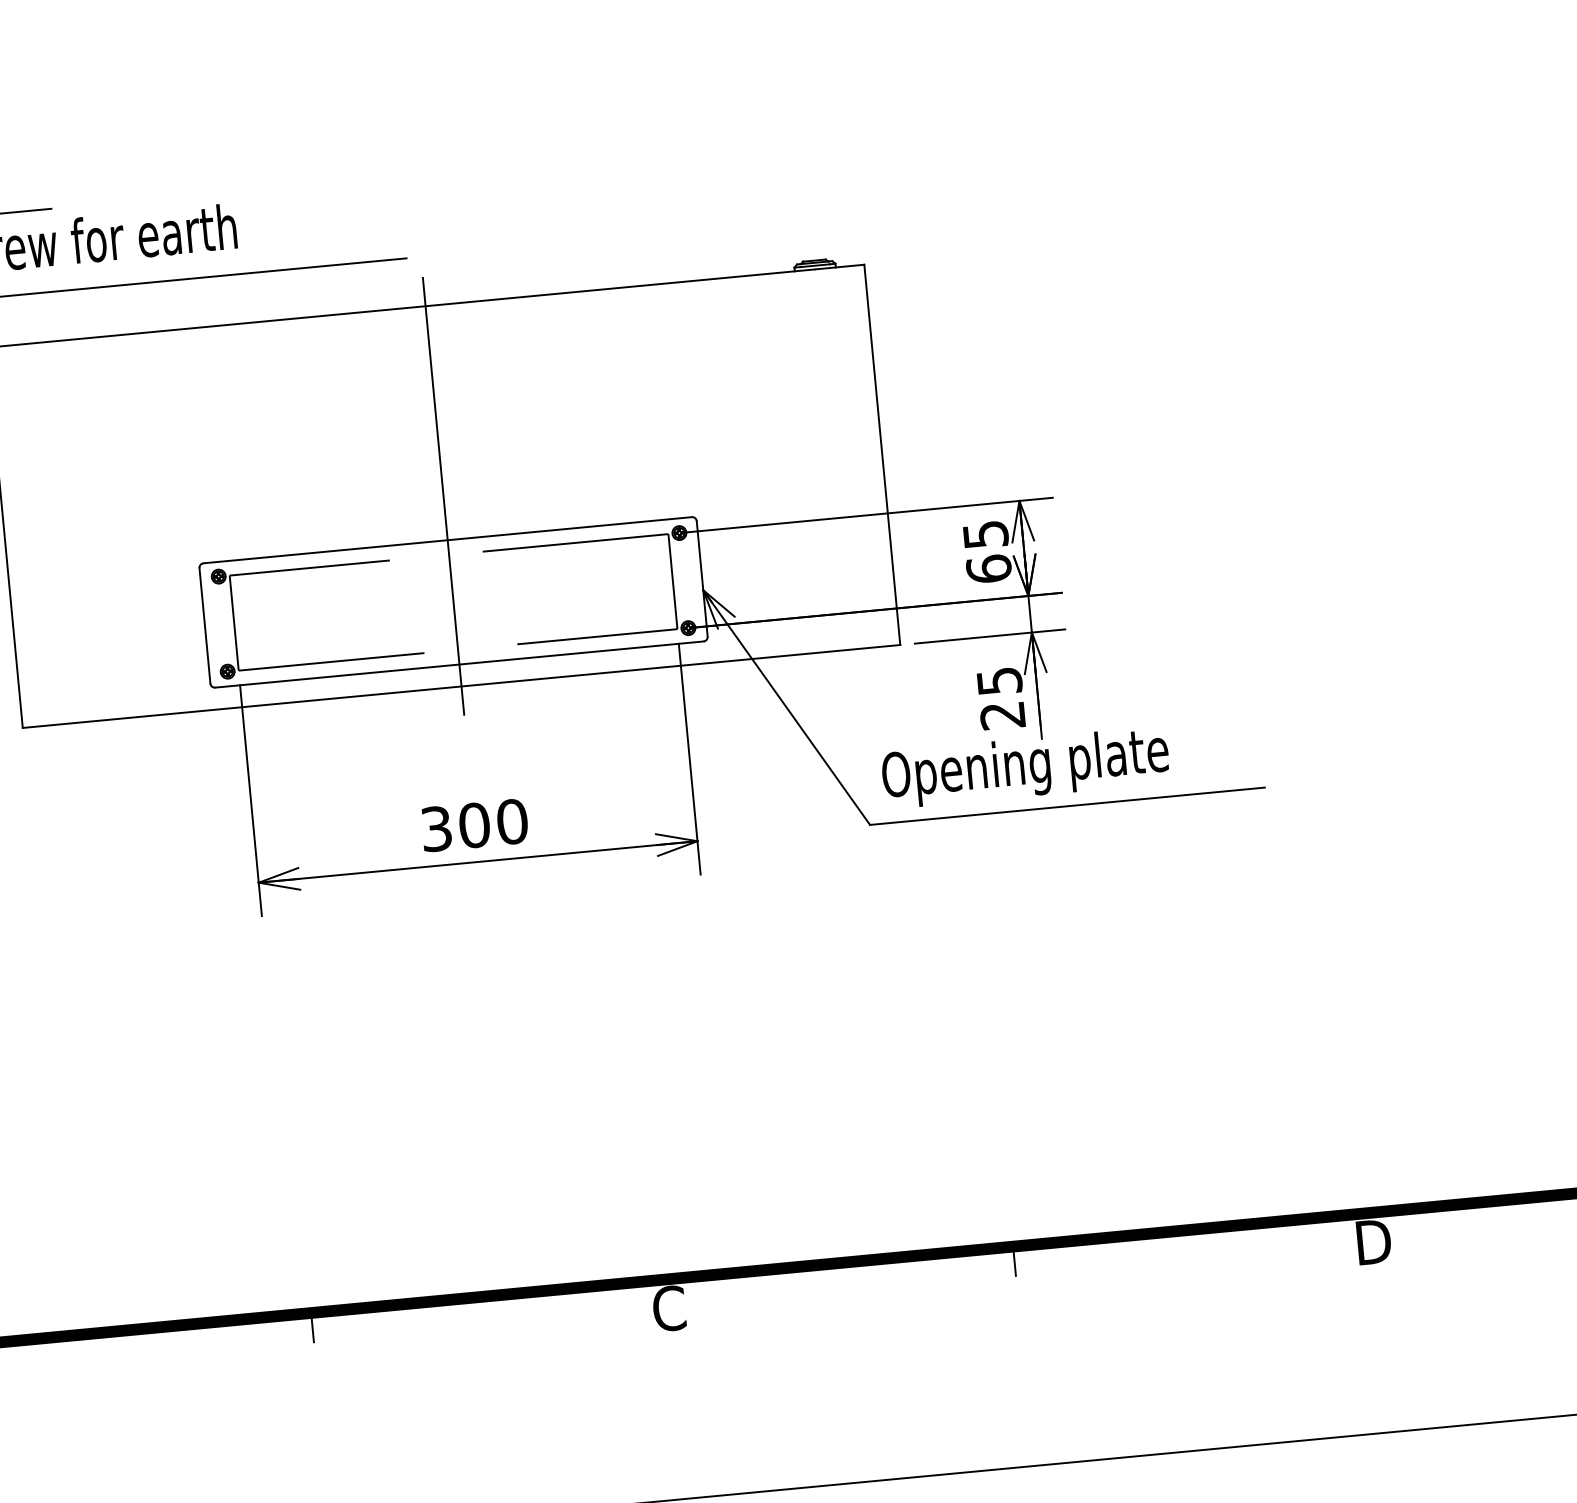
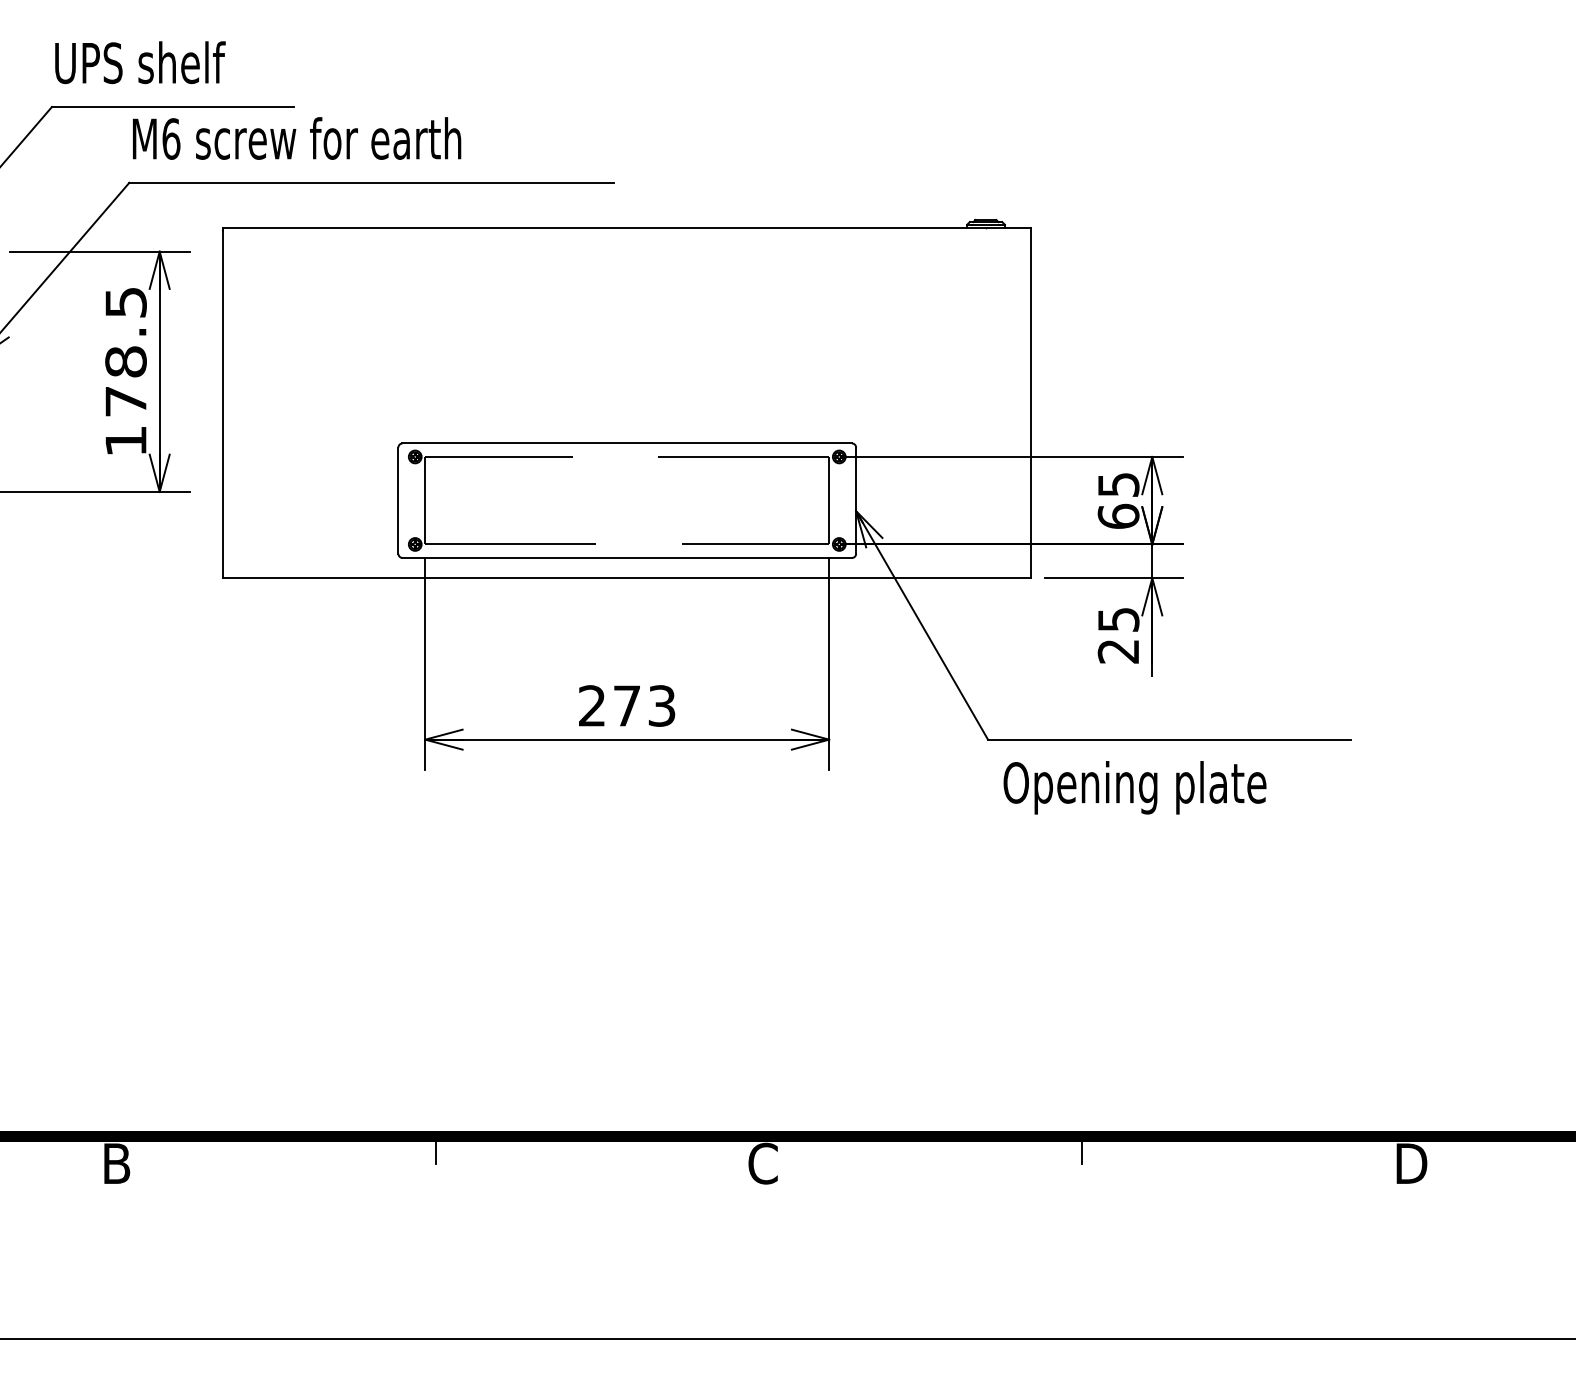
line: (443, 496) -> (627, 403), removed
text: (1025, 767) -> (1134, 787), moved
text: (474, 824) -> (627, 705), 300 -> 273

